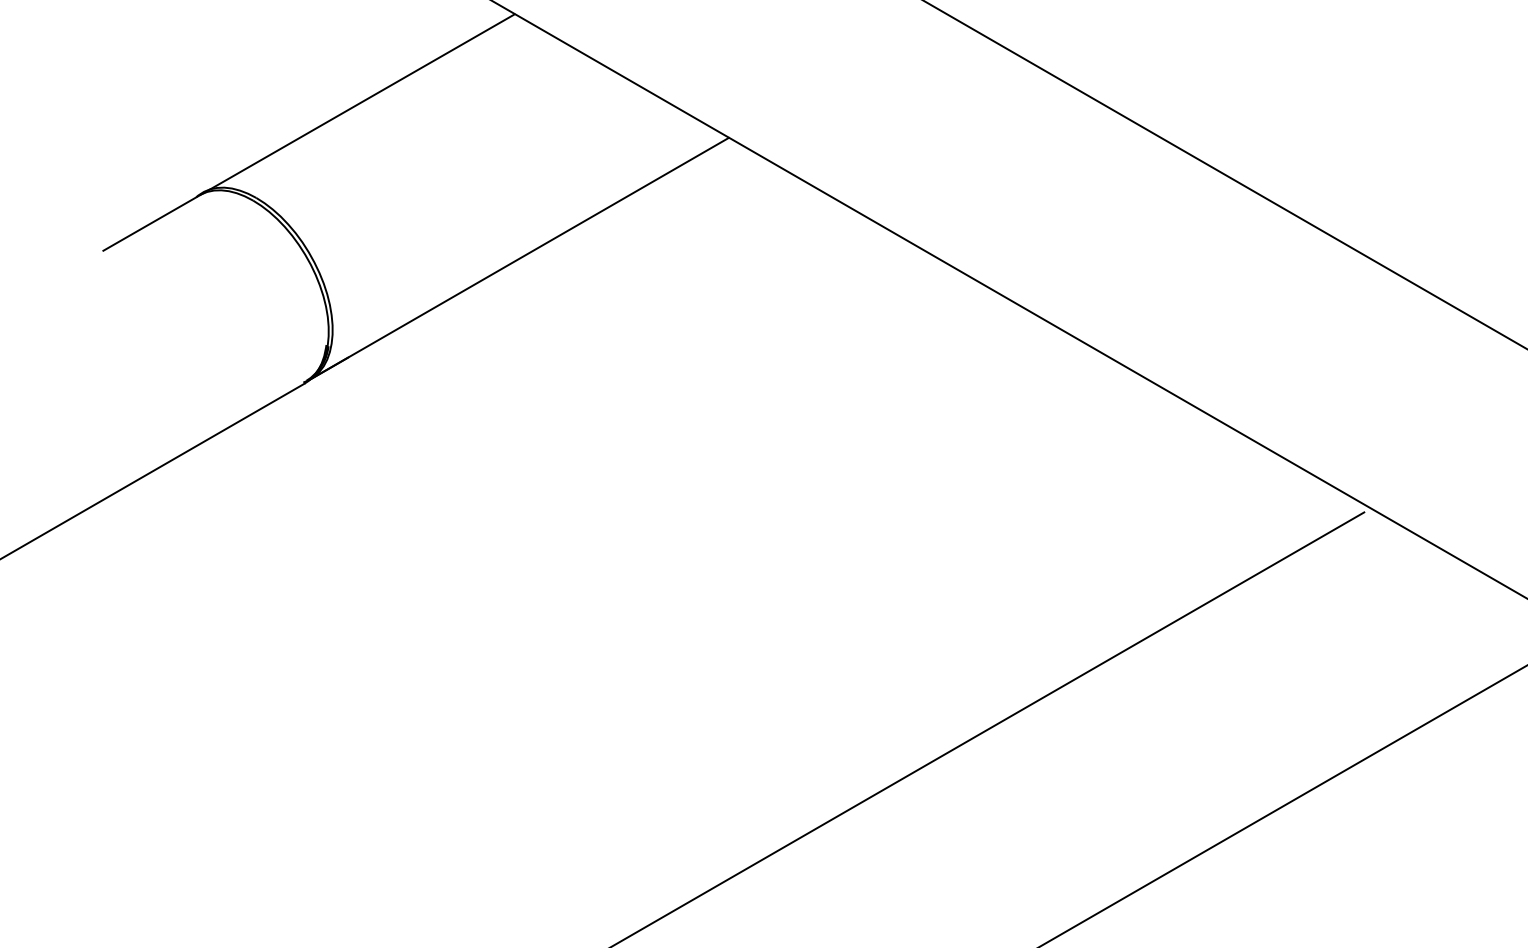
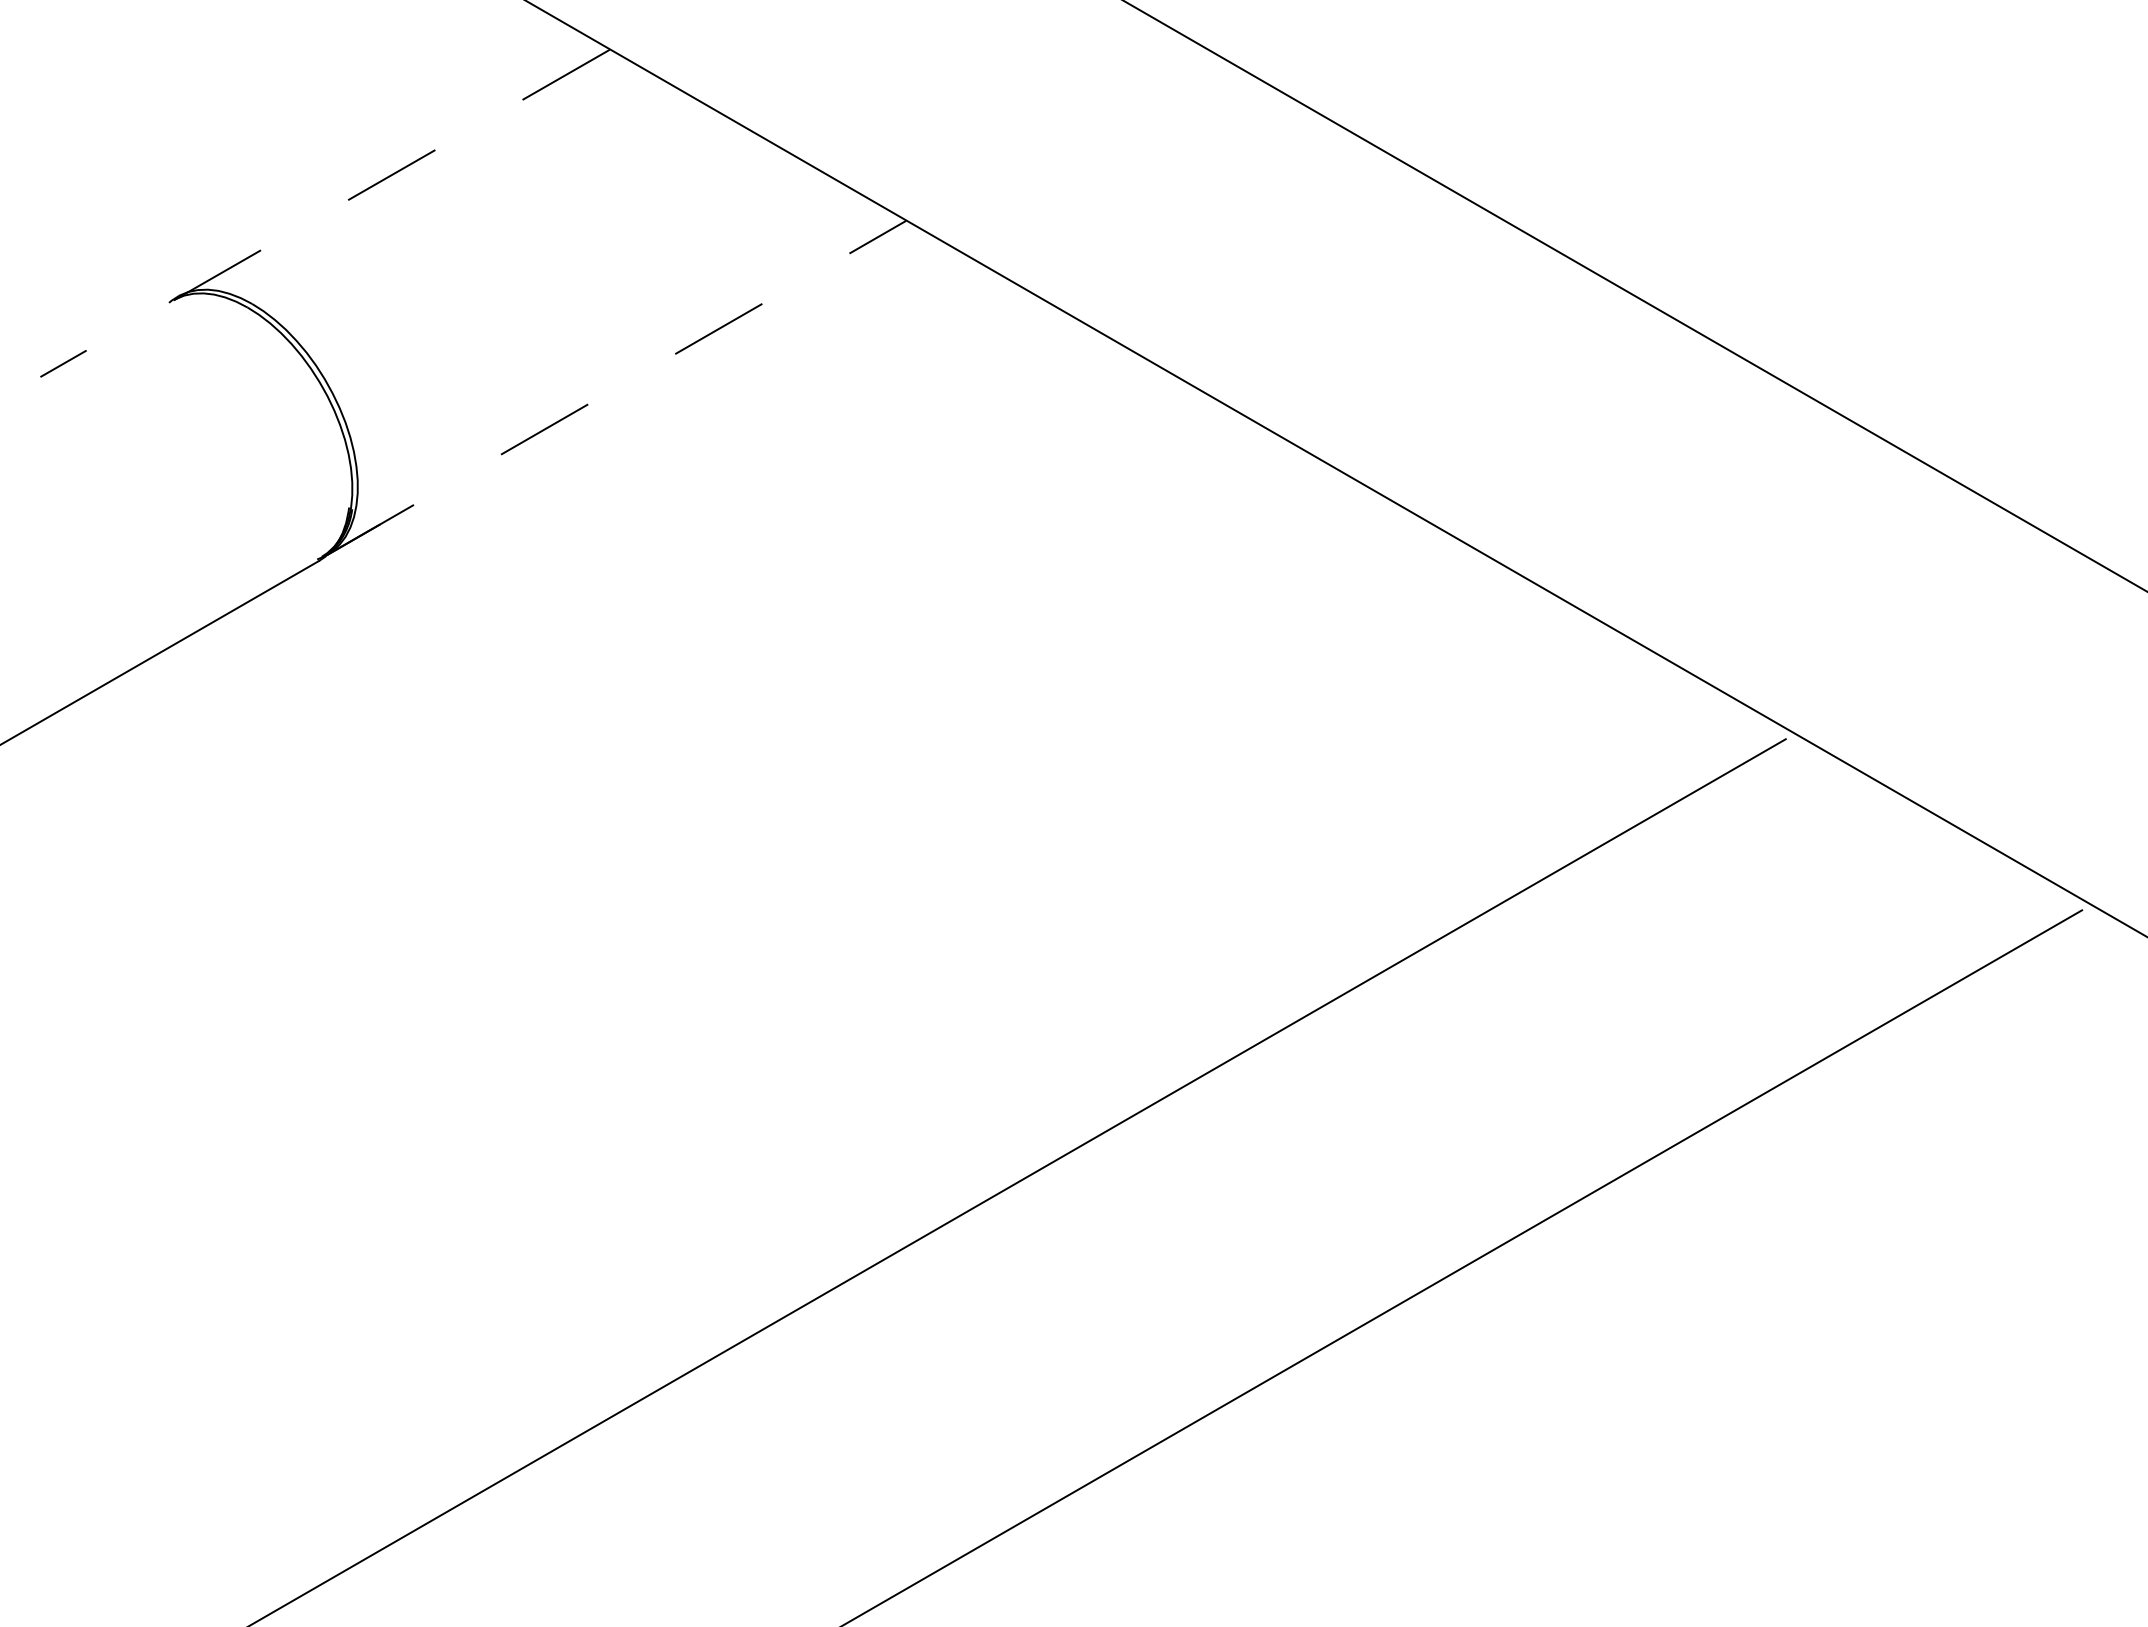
line: (308, 132) -> (324, 213), solid -> dashed
line: (519, 258) -> (616, 387), solid -> dashed

